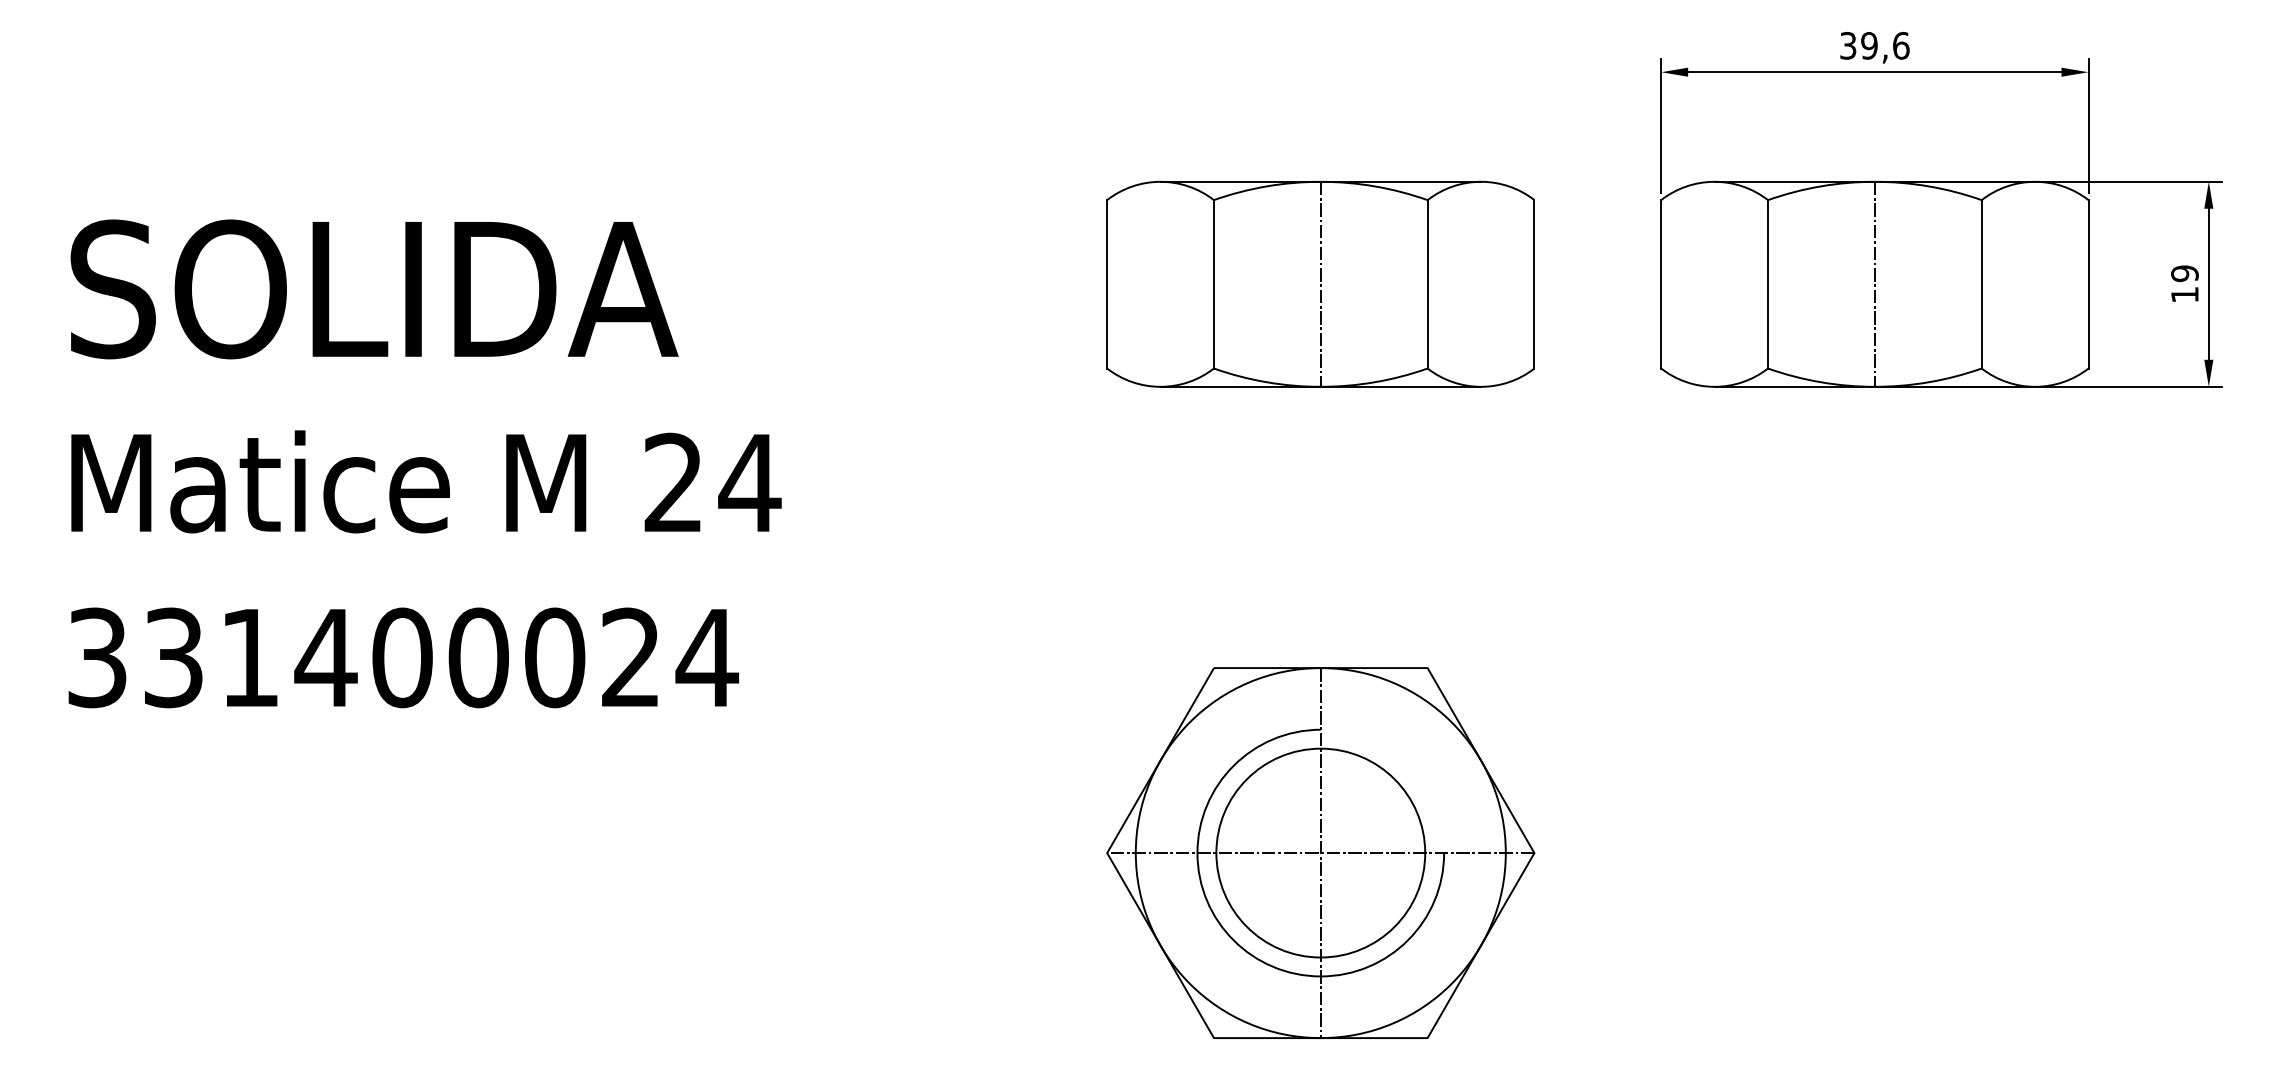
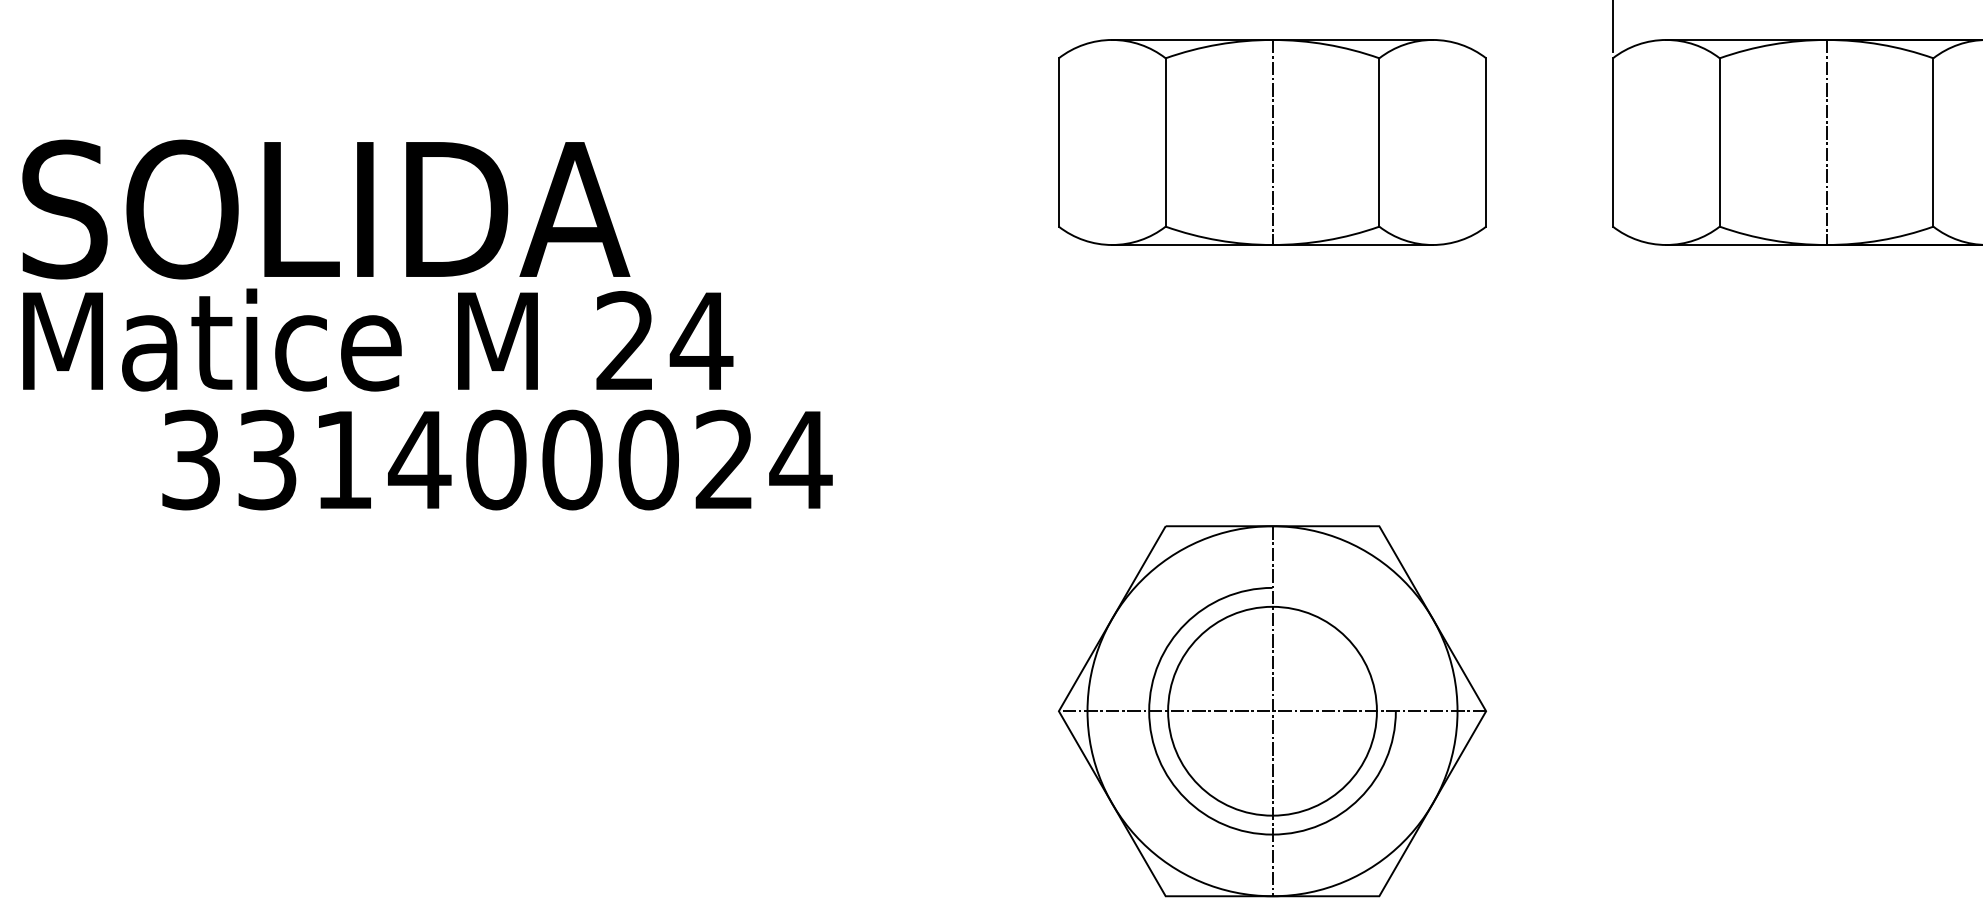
text: (374, 289) -> (326, 209), moved
text: (403, 657) -> (497, 459), moved

